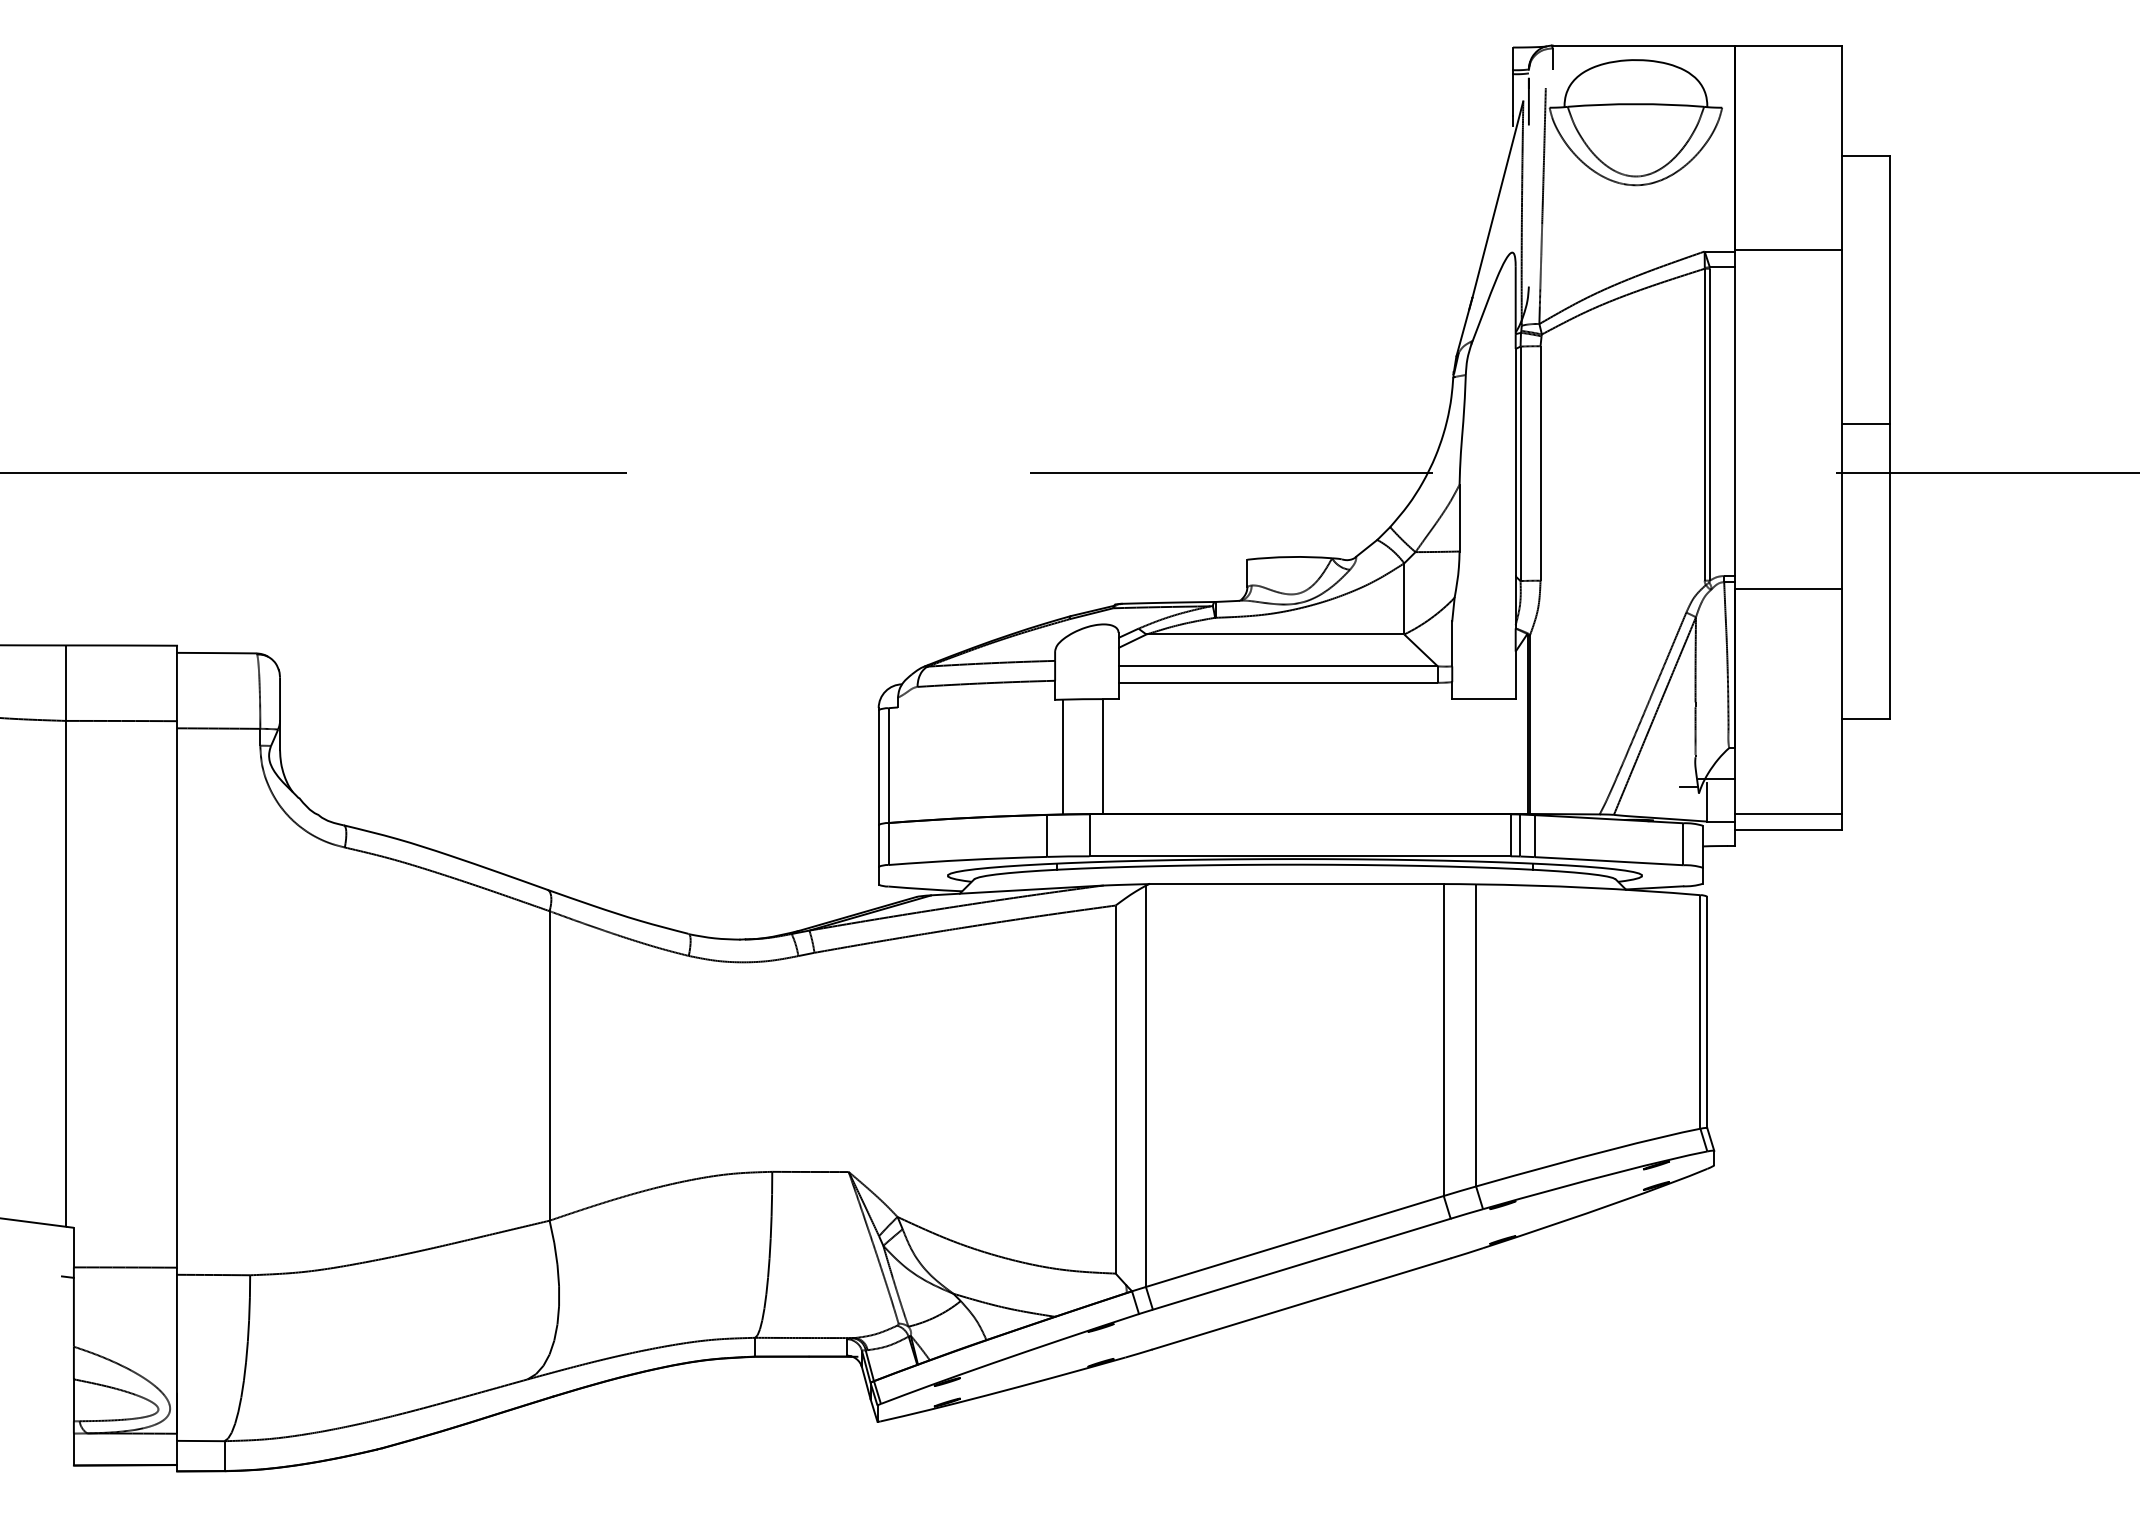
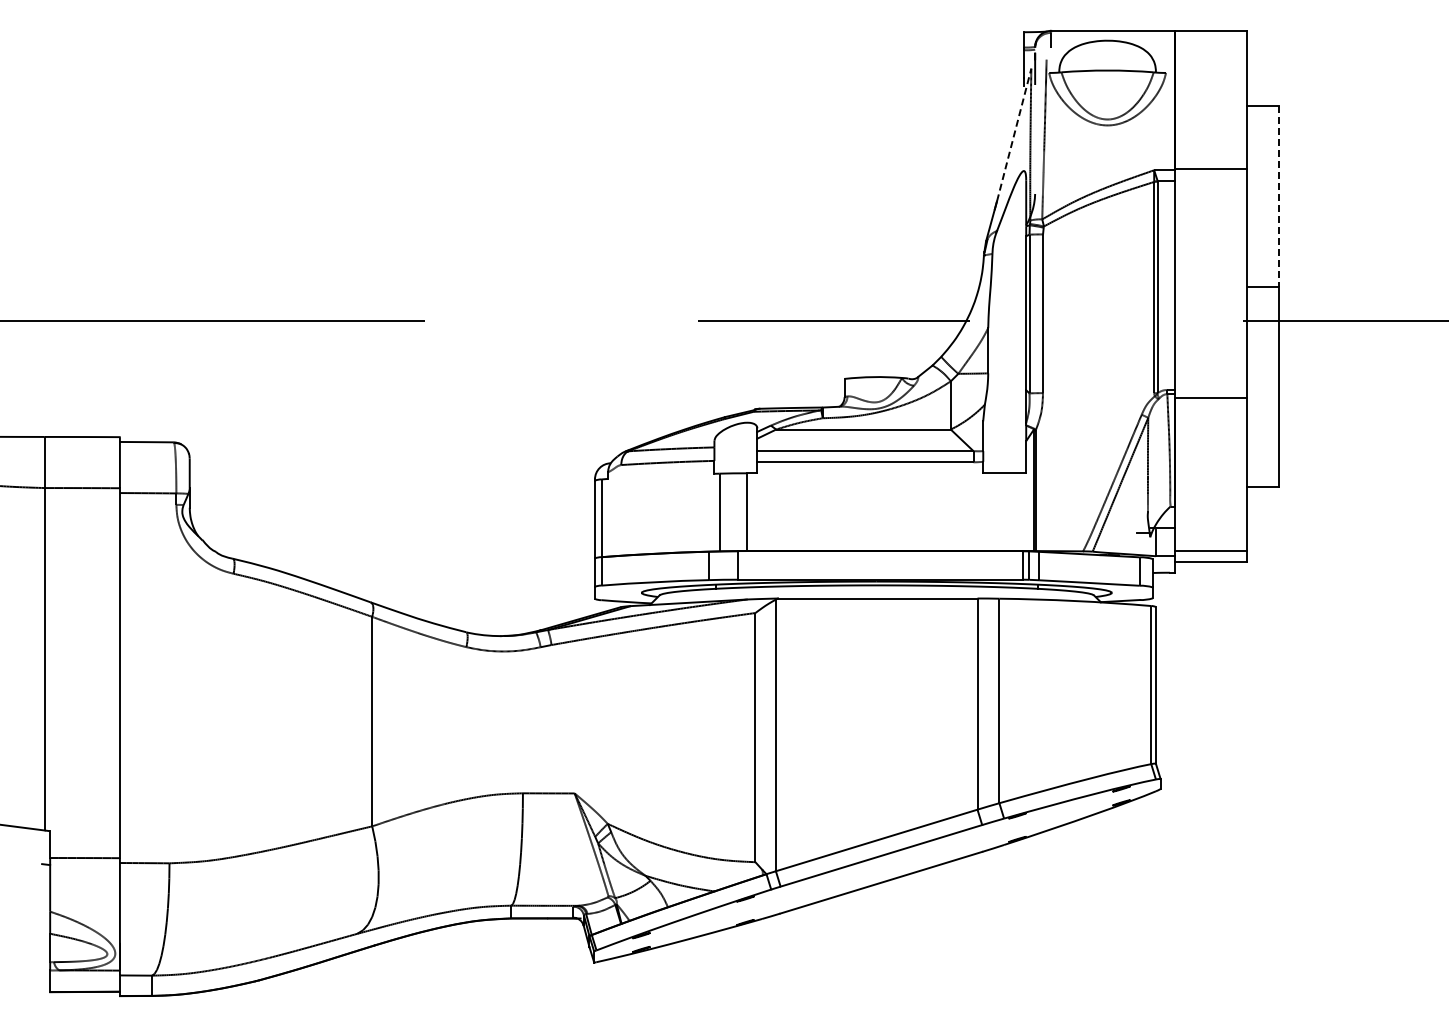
line: (1498, 198) -> (1014, 134), solid -> dashed
line: (1889, 290) -> (1279, 196), solid -> dashed

